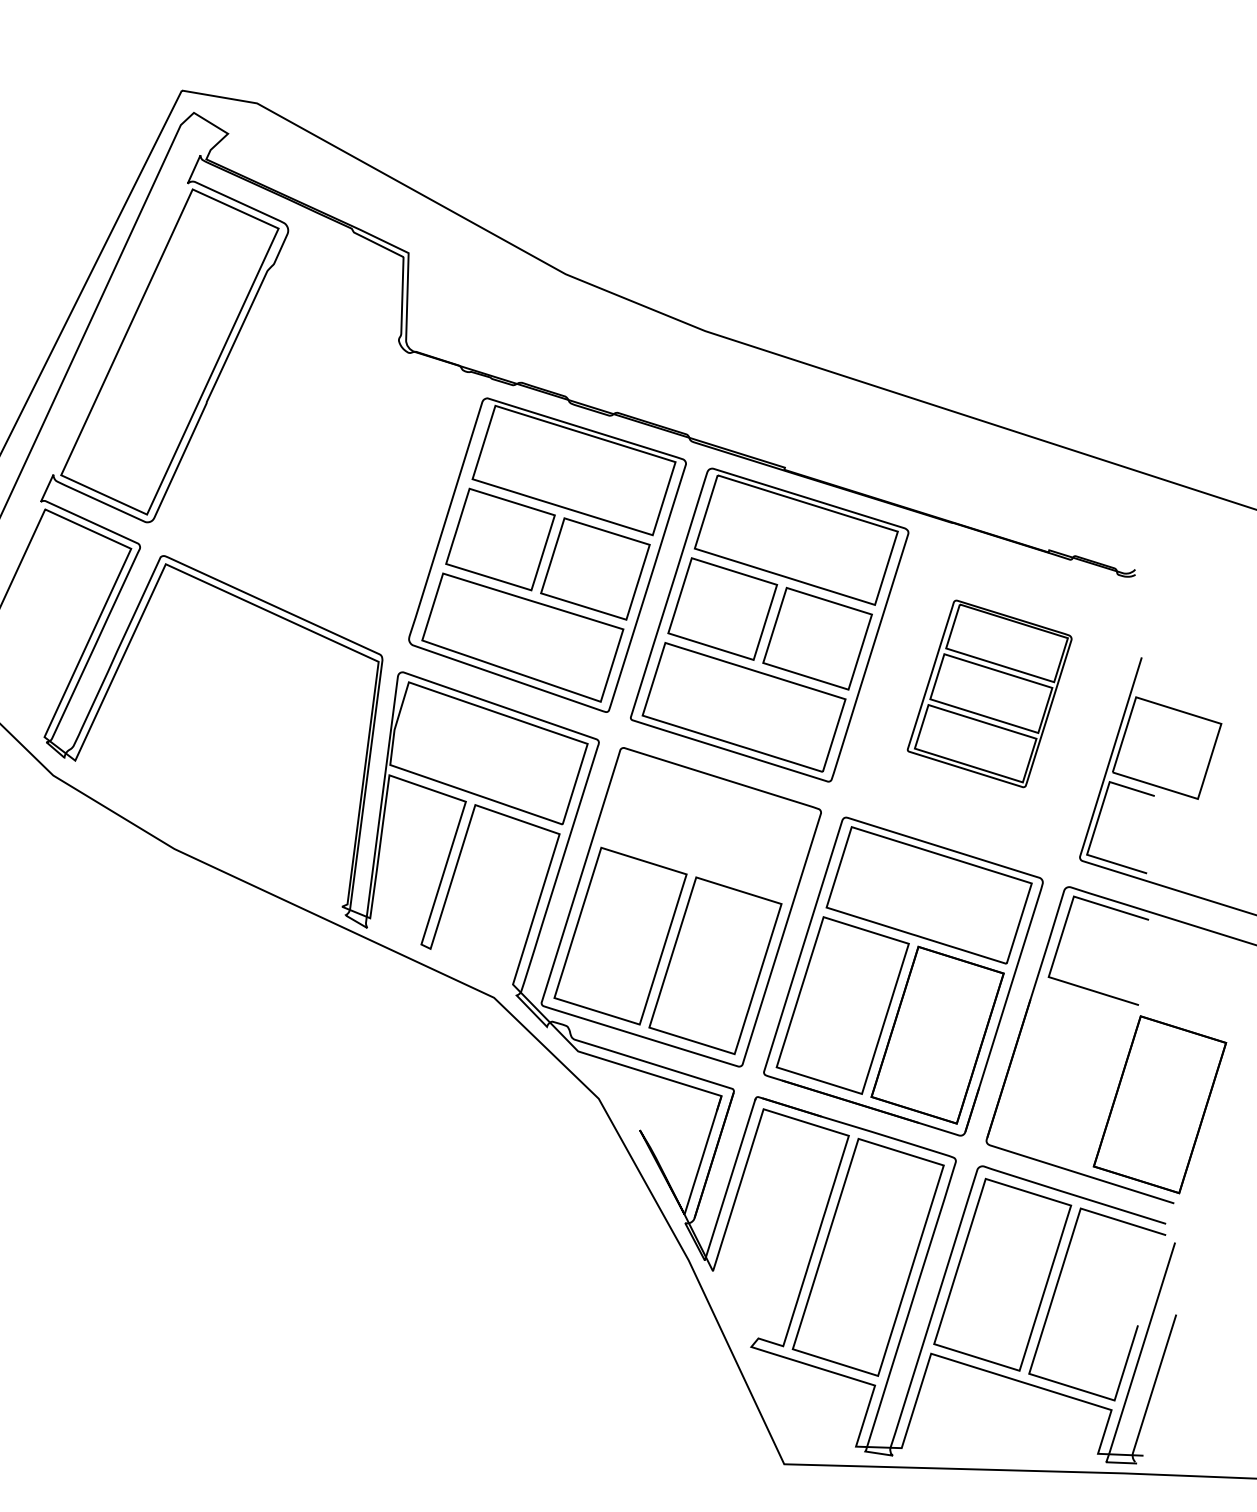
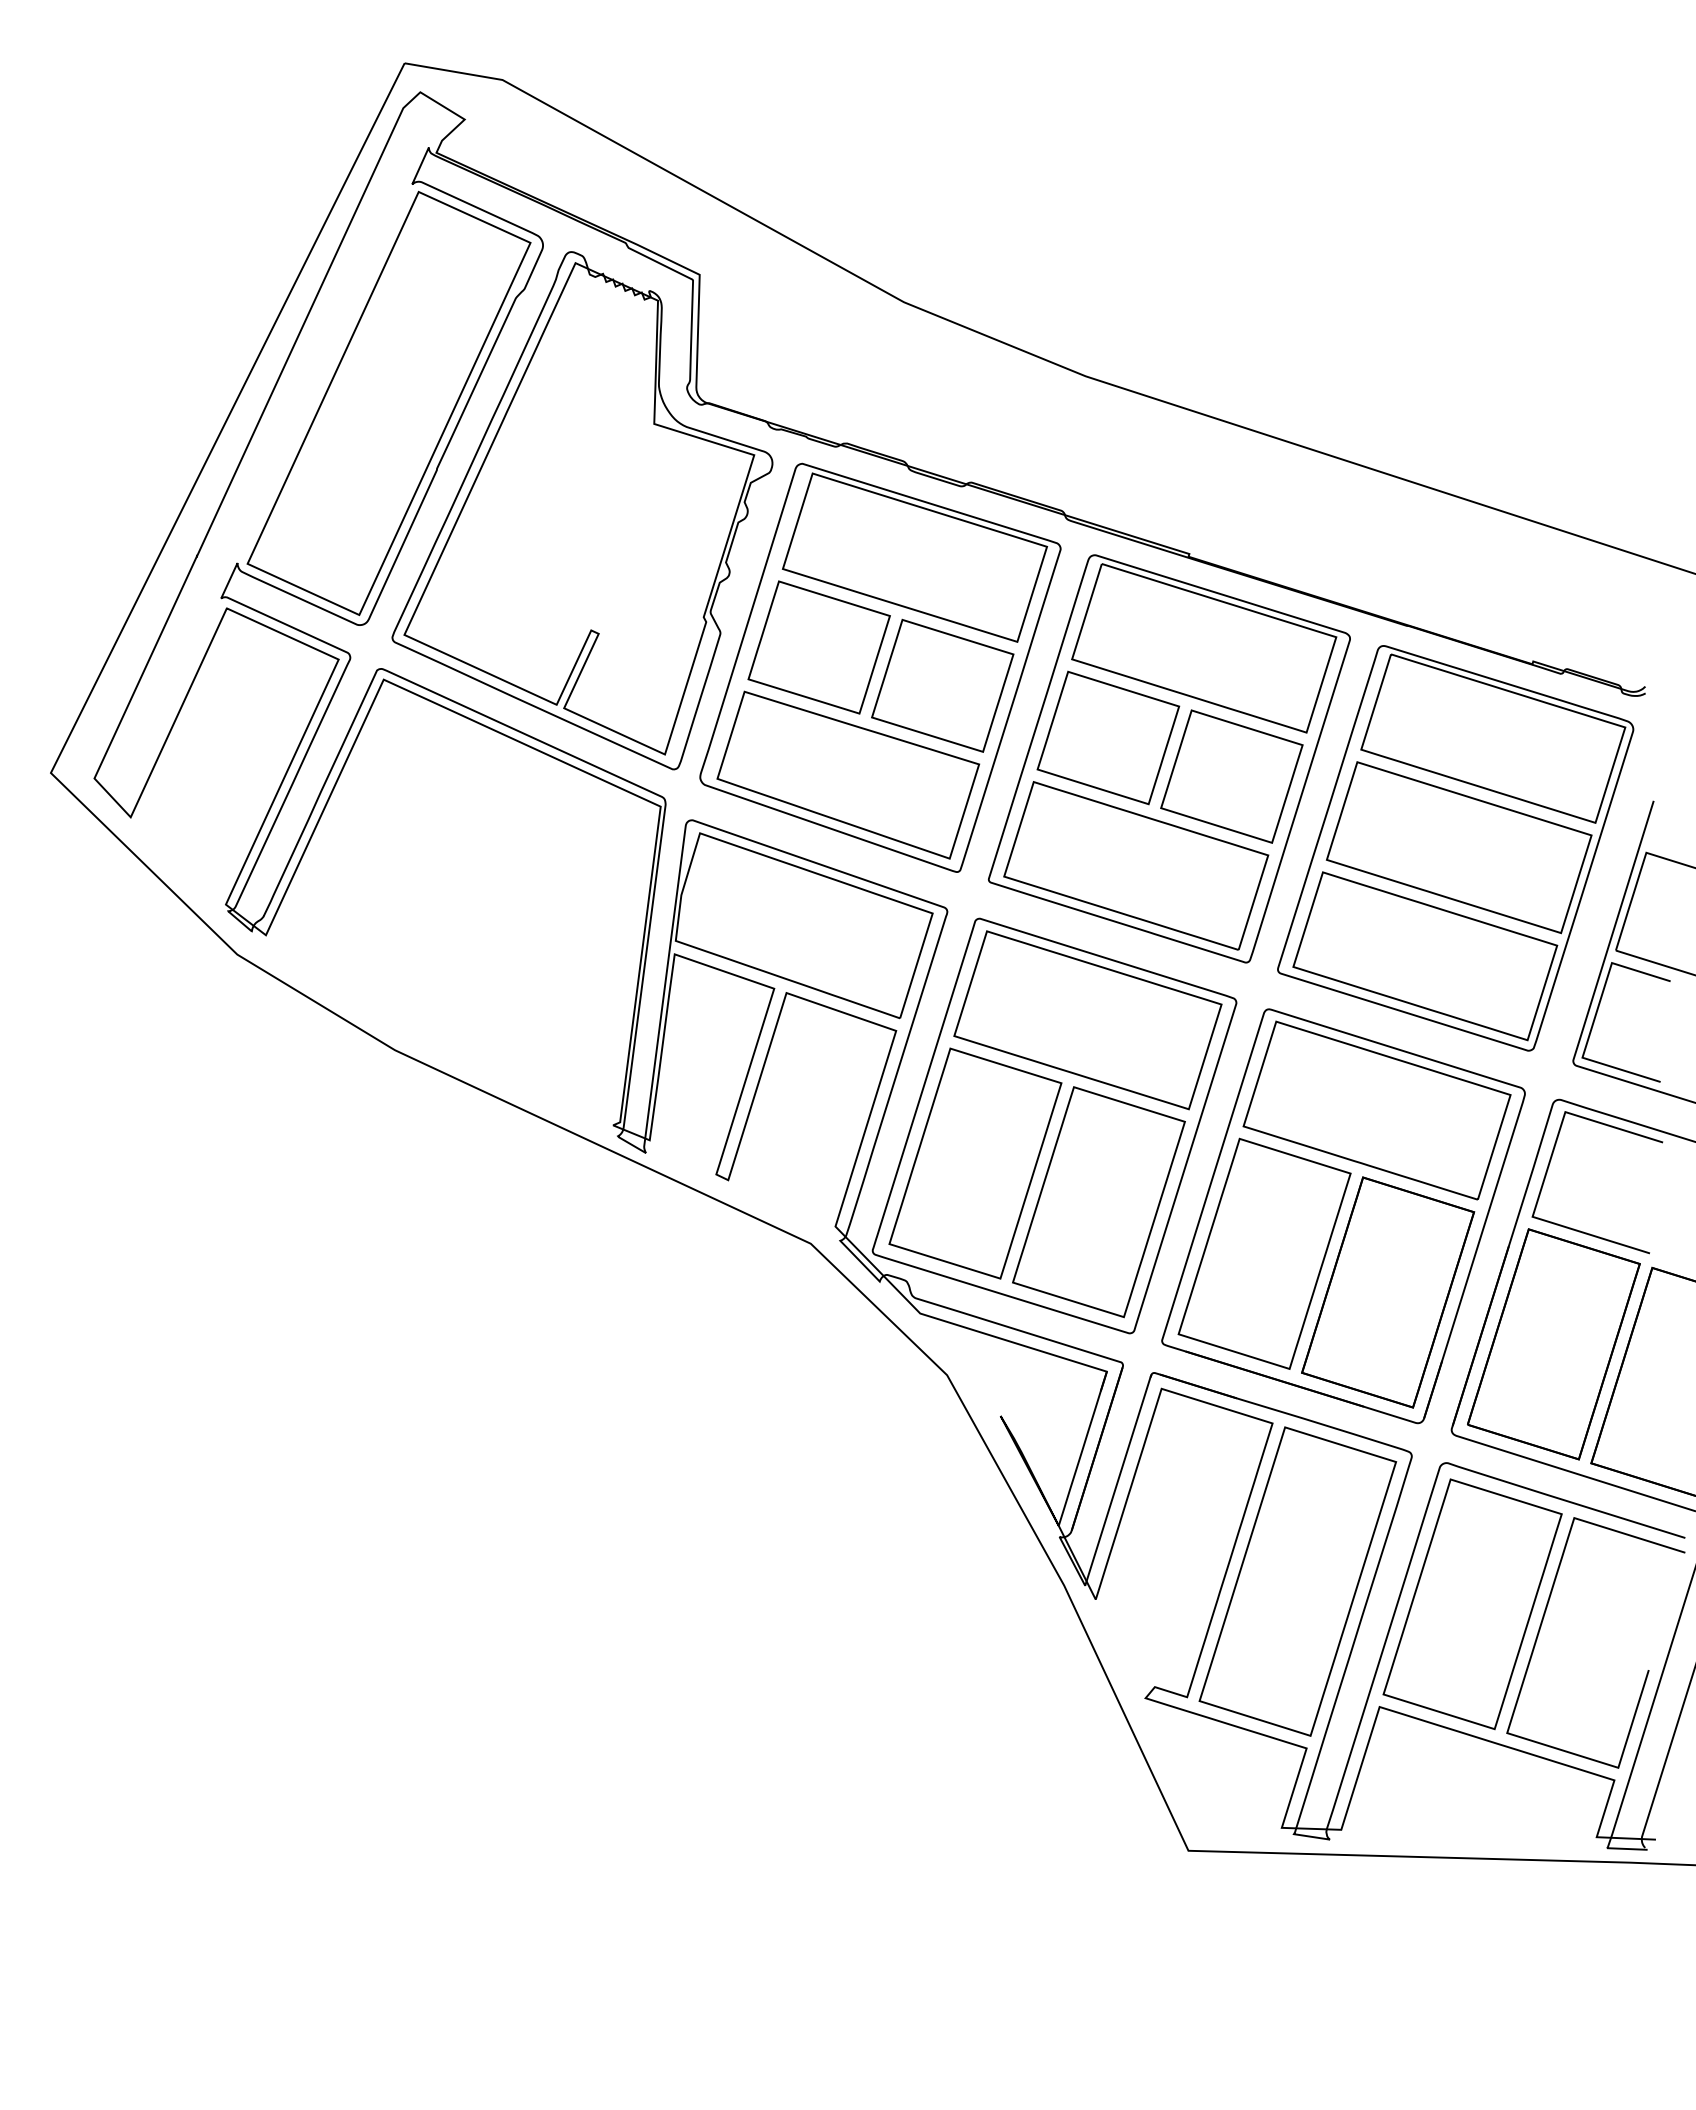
part: (318, 434) -> (582, 510), added
part: (989, 694) -> (1455, 848), size x1.67
part: (706, 826) -> (1087, 1020), added
part: (1064, 1075) -> (1553, 1344), added

